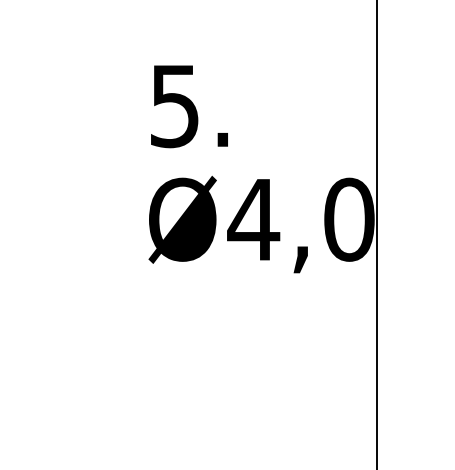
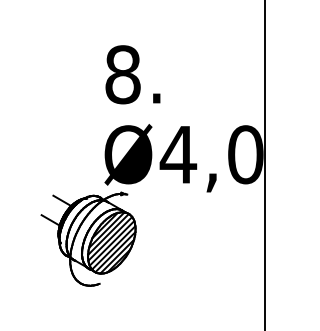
text: (174, 105) -> (122, 74), 5. -> 8.
part: (125, 338) -> (88, 238), added

